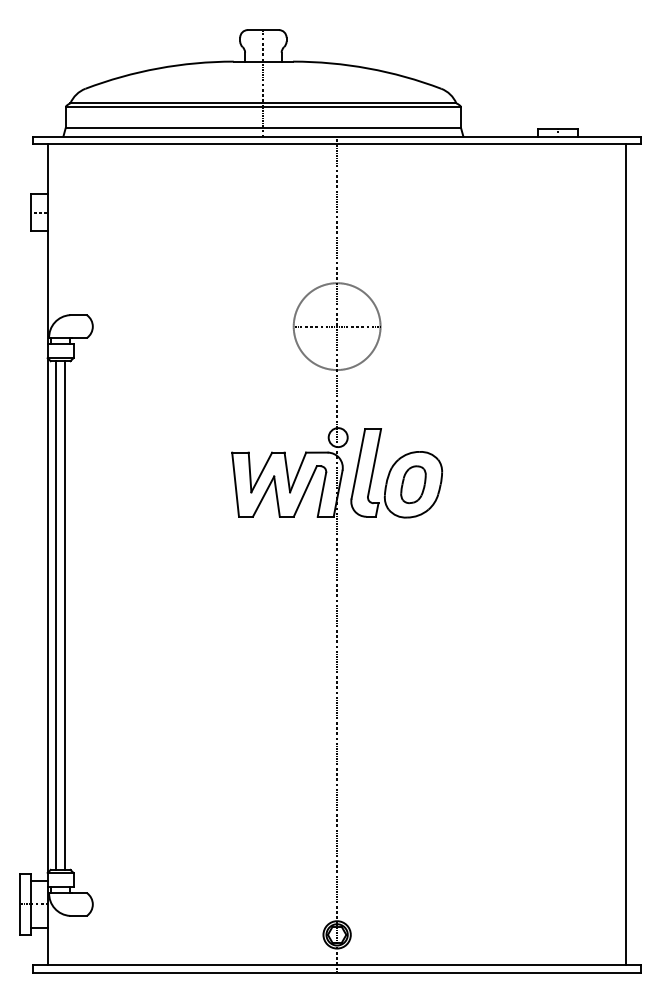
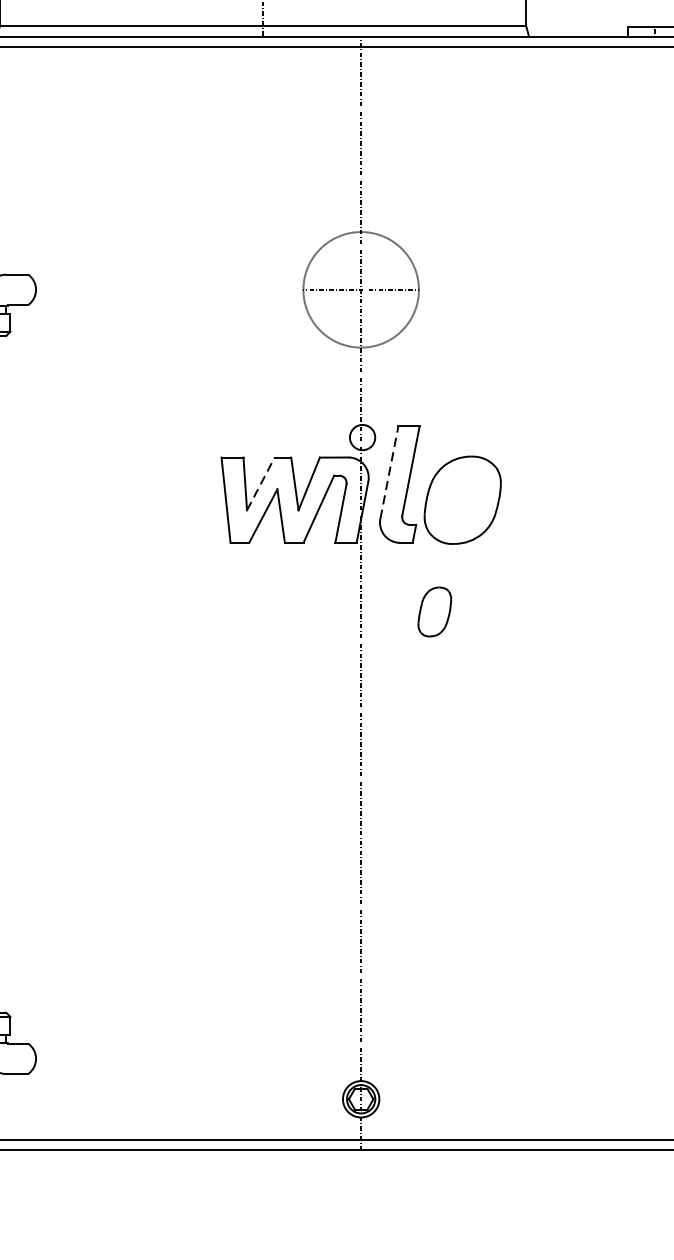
line: (358, 463) -> (389, 472), solid -> dashed
line: (261, 472) -> (260, 483), solid -> dashed
part: (413, 484) -> (434, 611), moved

